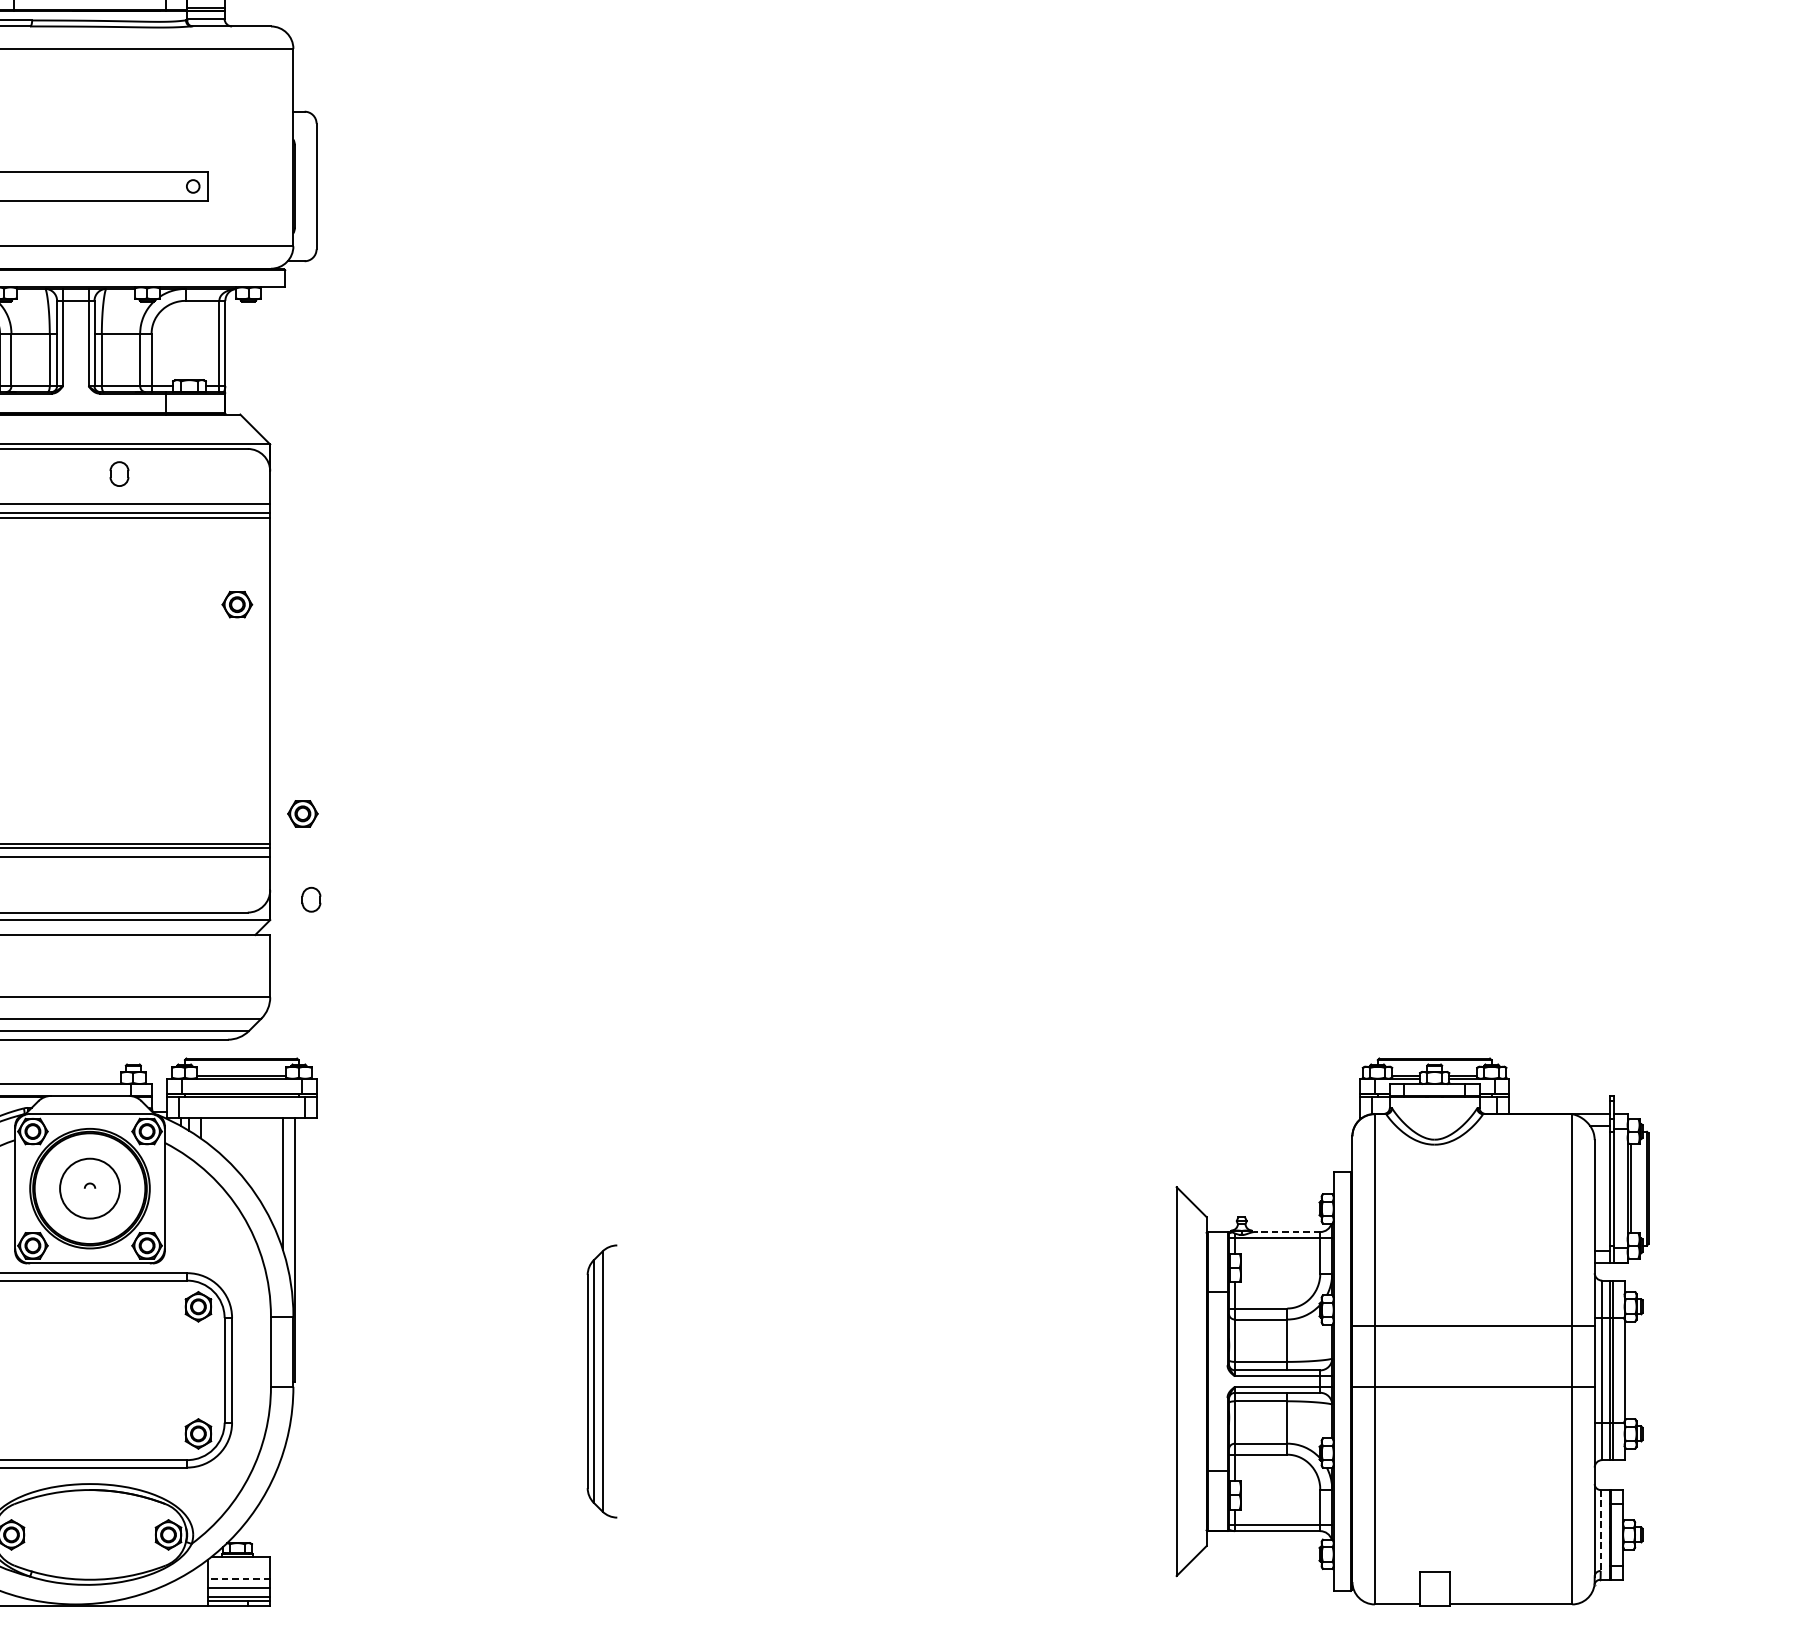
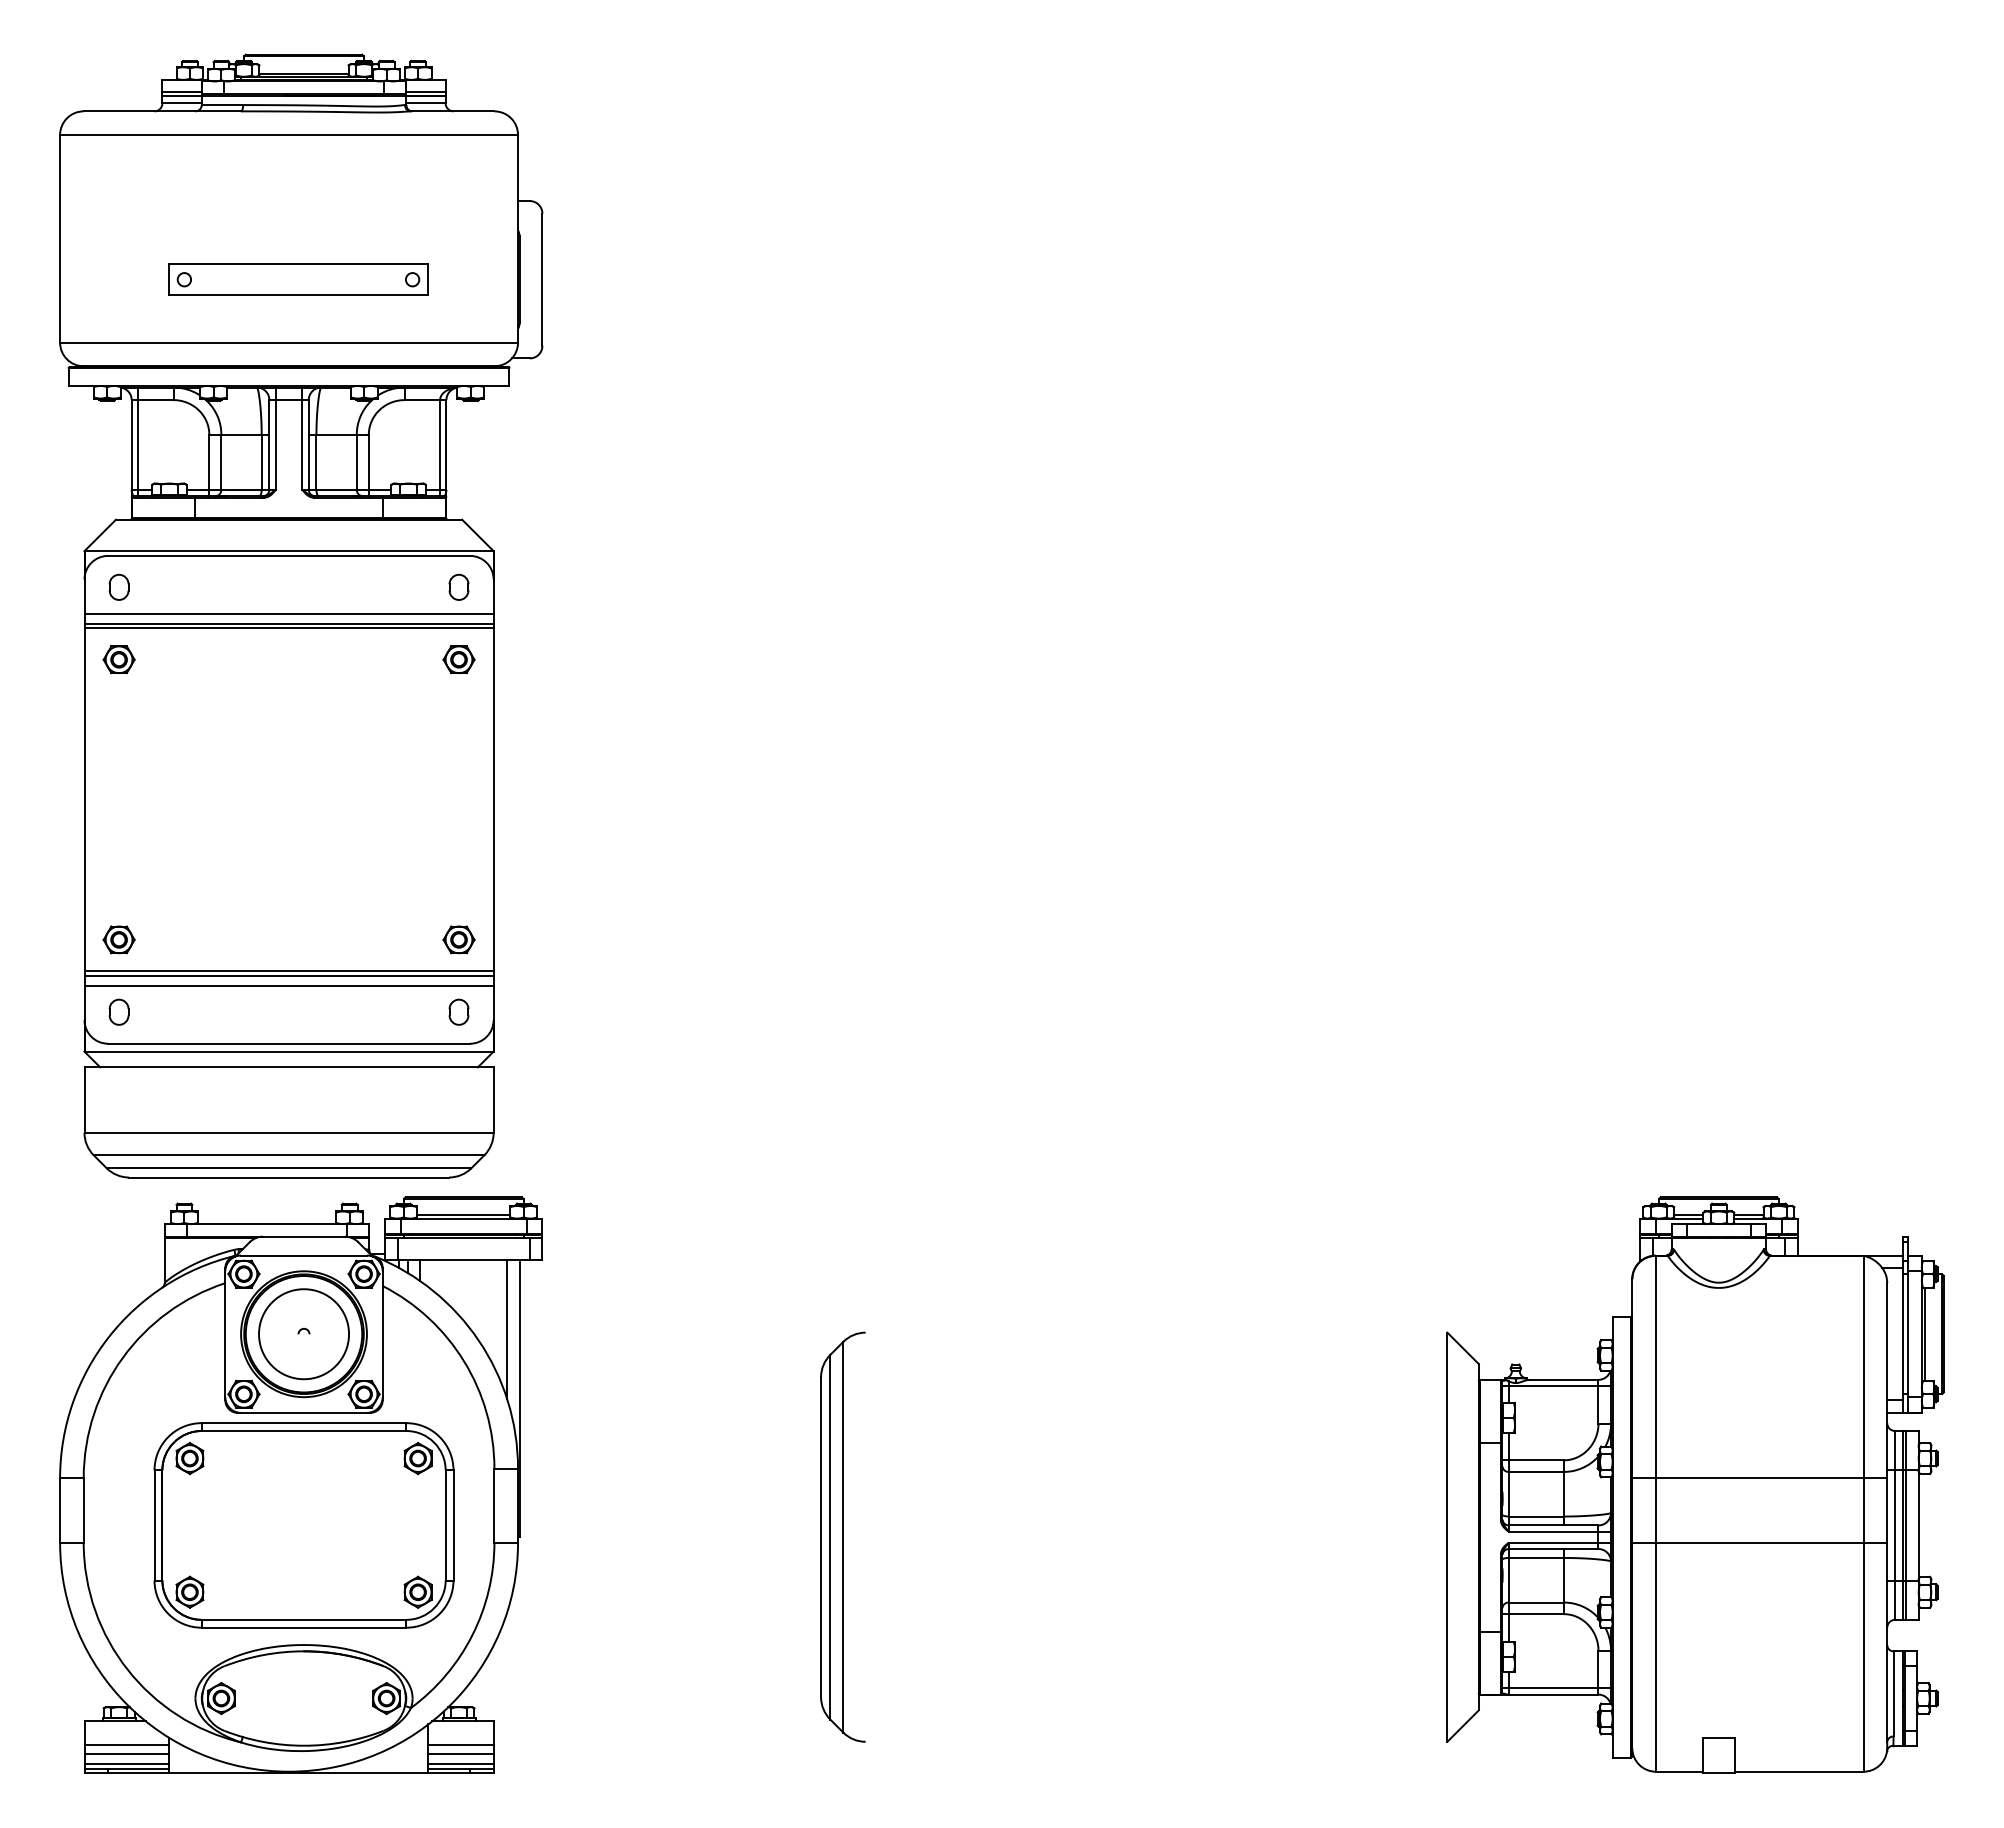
part: (118, 473) -> (458, 586), moved
part: (236, 604) -> (458, 659), moved
part: (302, 813) -> (458, 939), moved
part: (310, 899) -> (458, 1011), moved
circle: (90, 1188) -> (304, 1334), size x1.43
line: (1287, 1231) -> (1563, 1379), dashed -> solid
part: (601, 1380) -> (842, 1536), size x1.43
line: (1600, 1530) -> (1893, 1693), dashed -> solid
line: (238, 1578) -> (460, 1744), dashed -> solid

